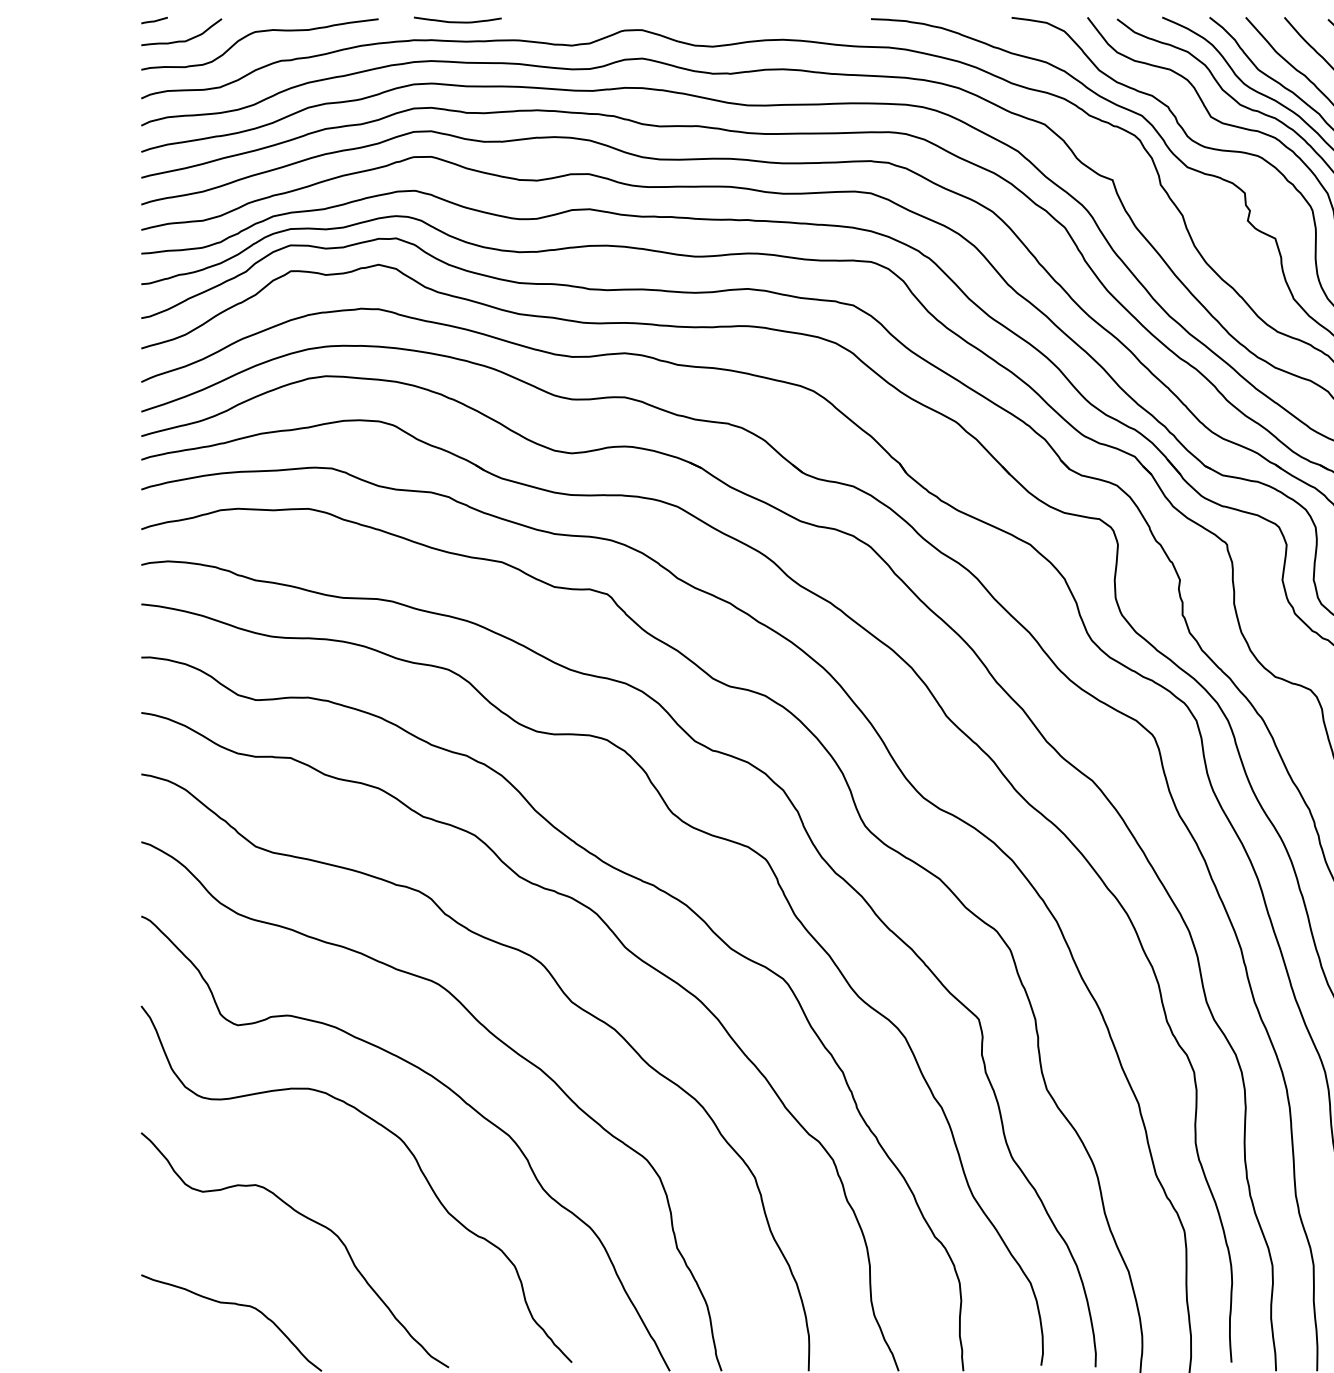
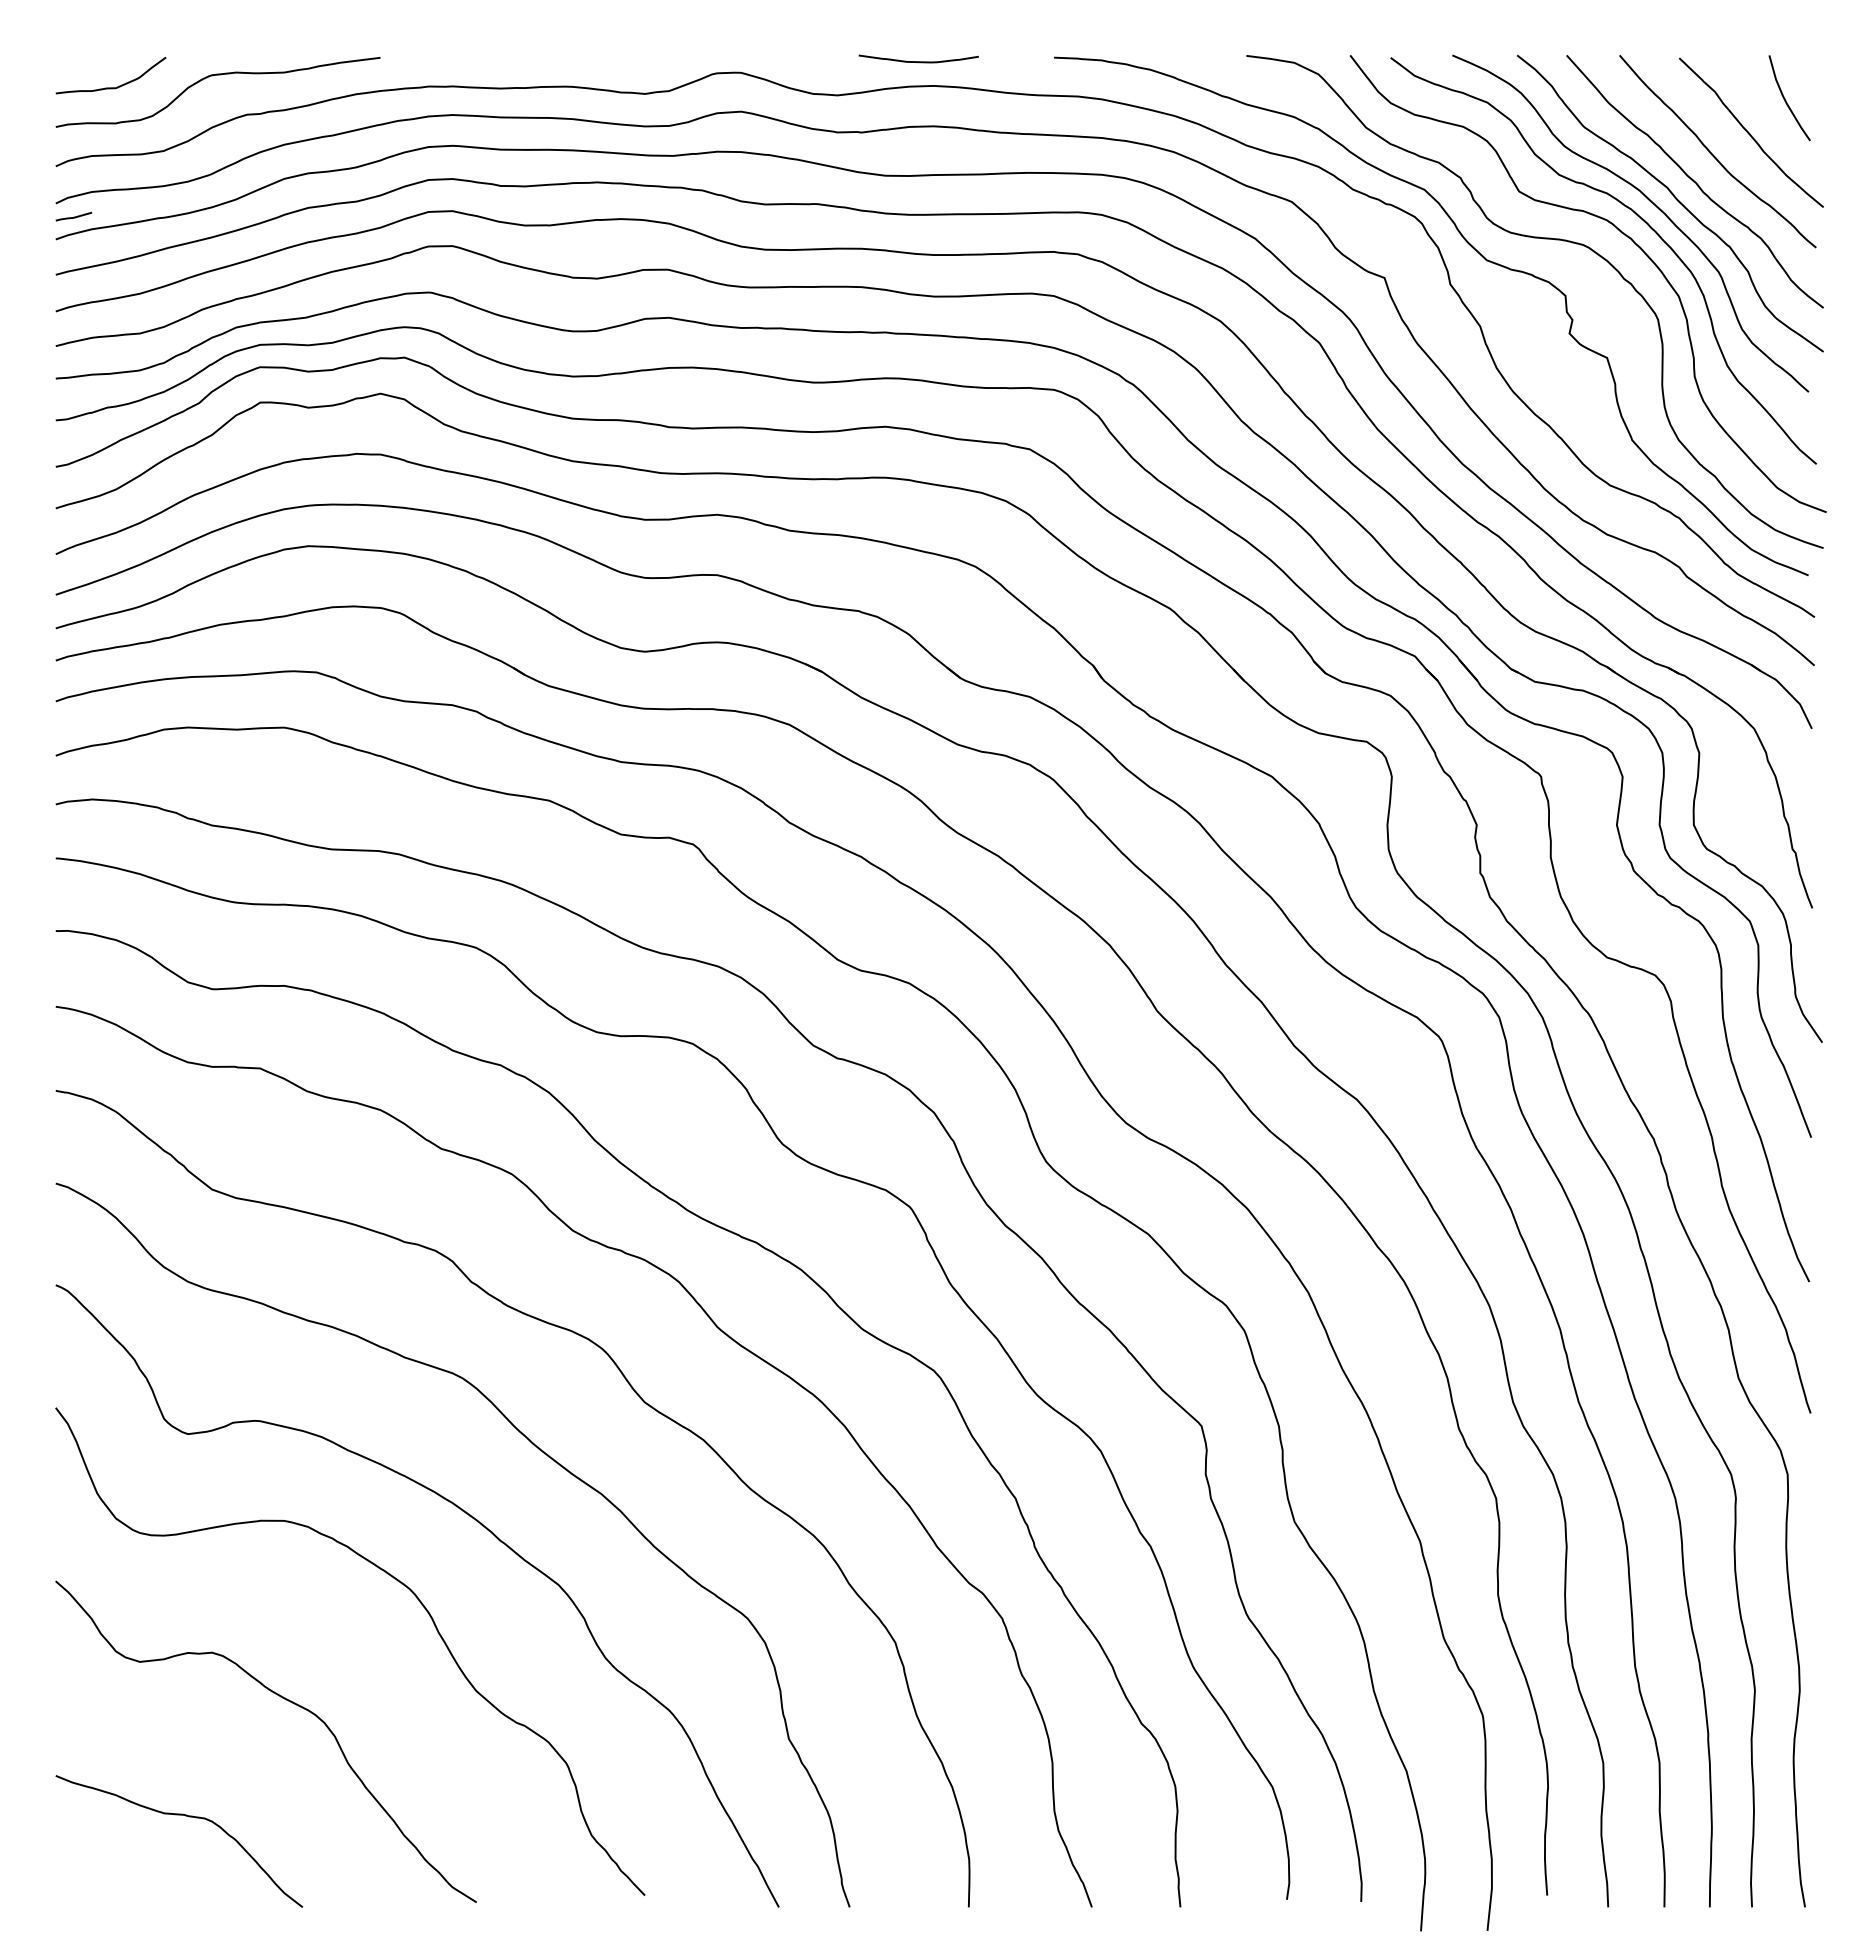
line: (154, 20) -> (73, 216), moved
curve: (457, 21) -> (918, 61), moved

